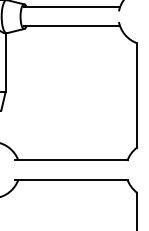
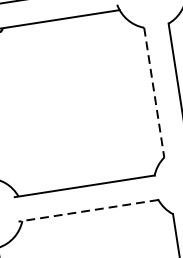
line: (137, 95) -> (154, 92), solid -> dashed
line: (70, 179) -> (87, 210), solid -> dashed

